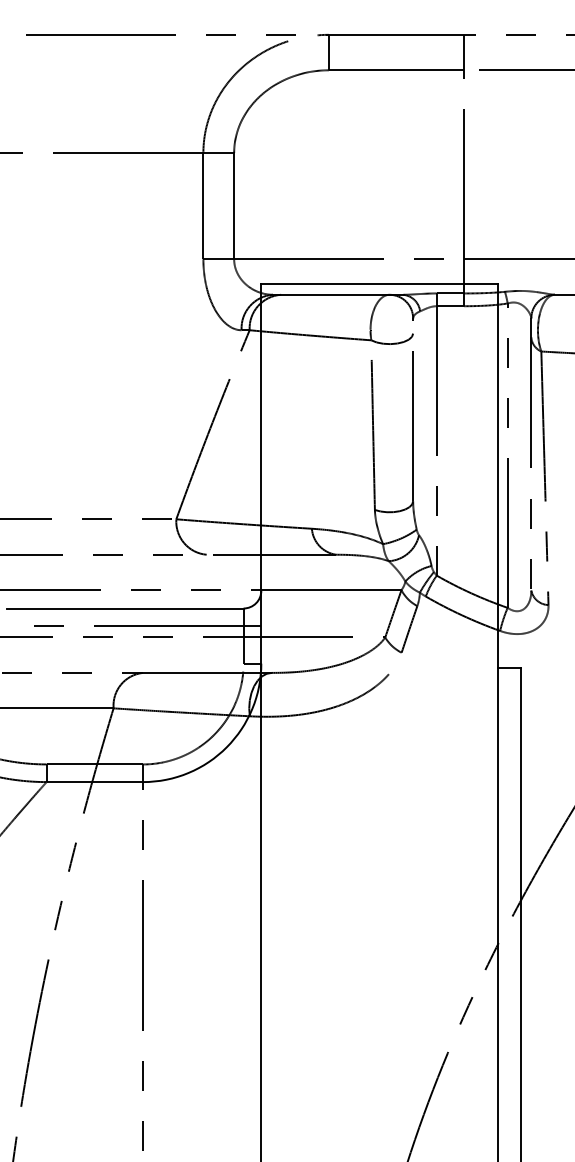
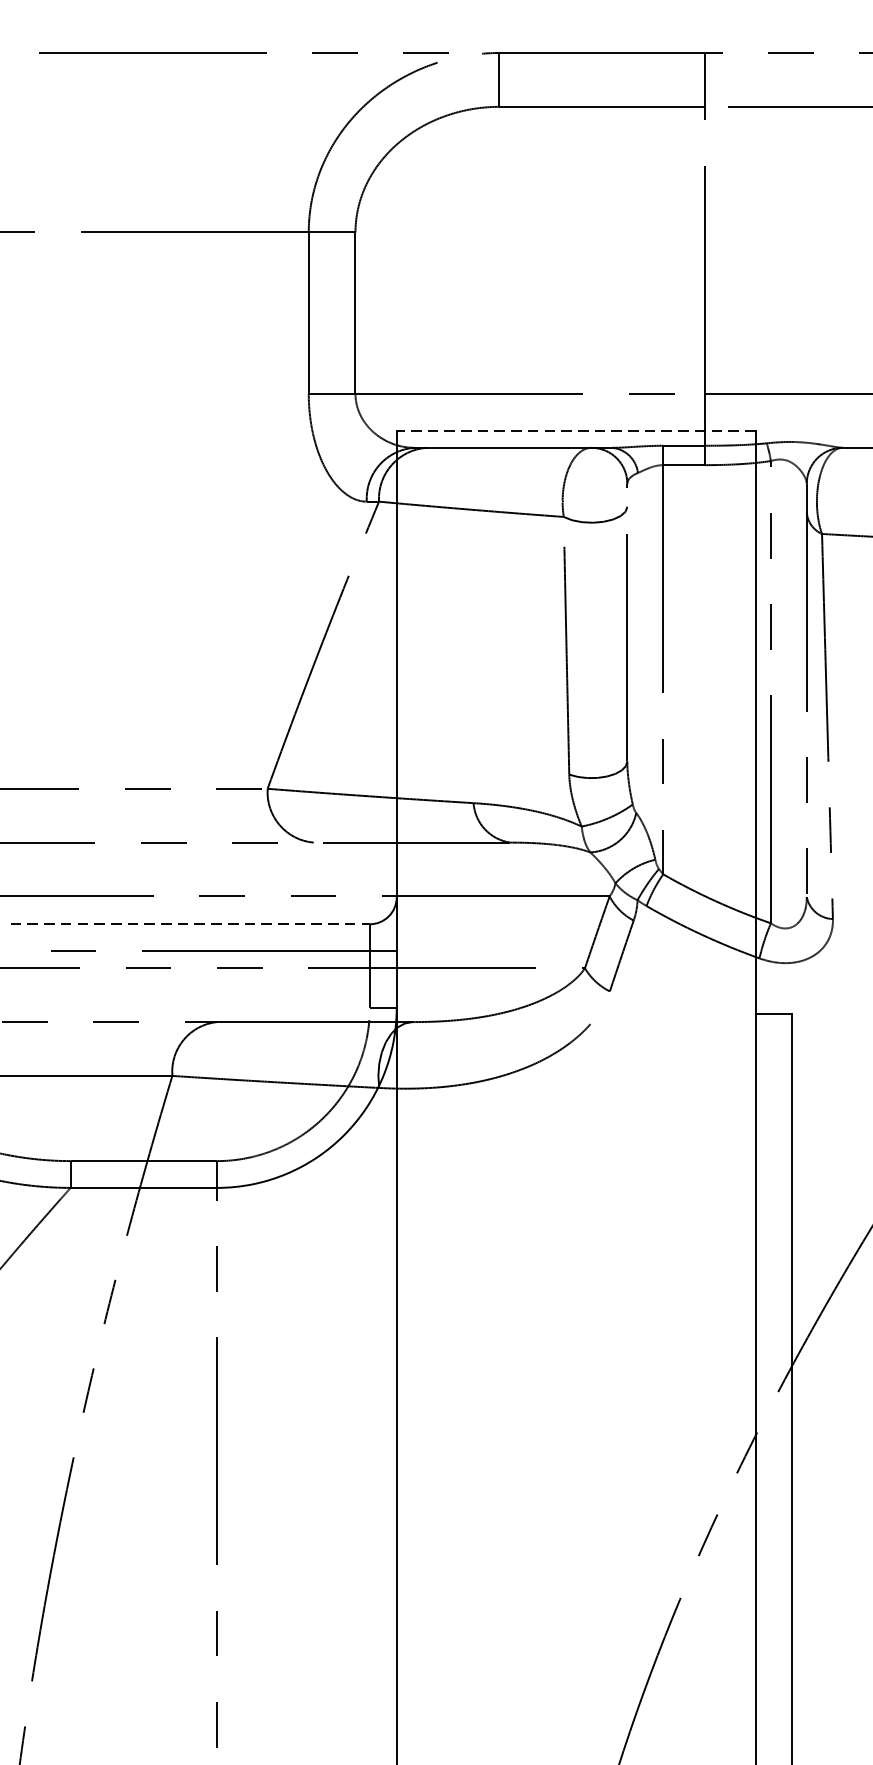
line: (378, 283) -> (574, 430), solid -> dashed
line: (125, 608) -> (190, 924), solid -> dashed

